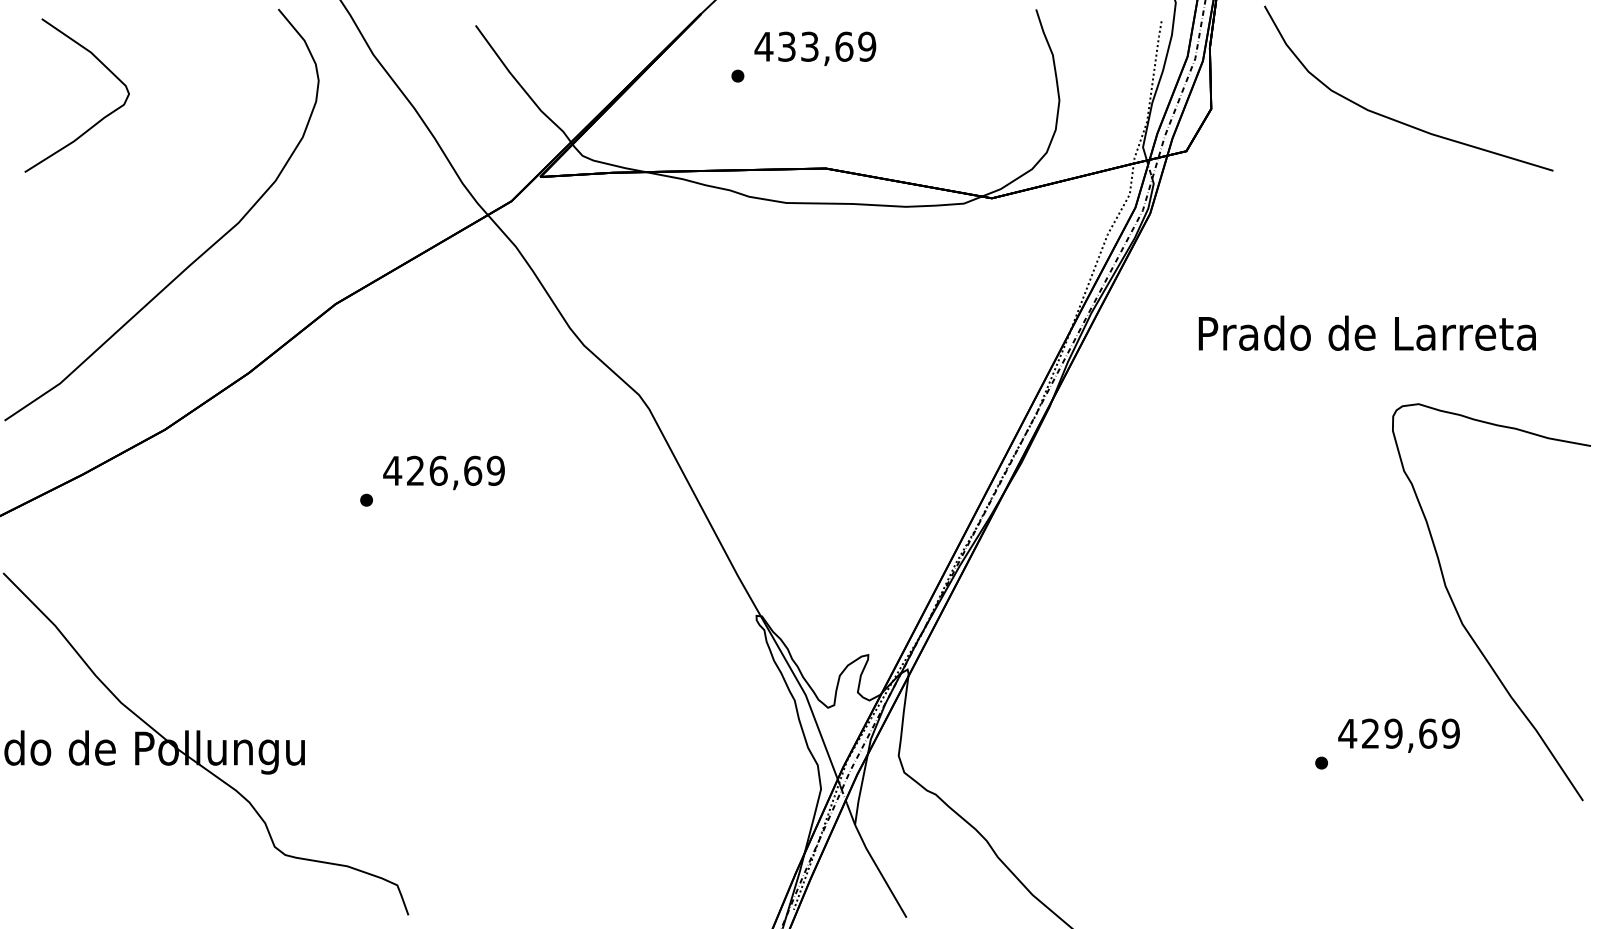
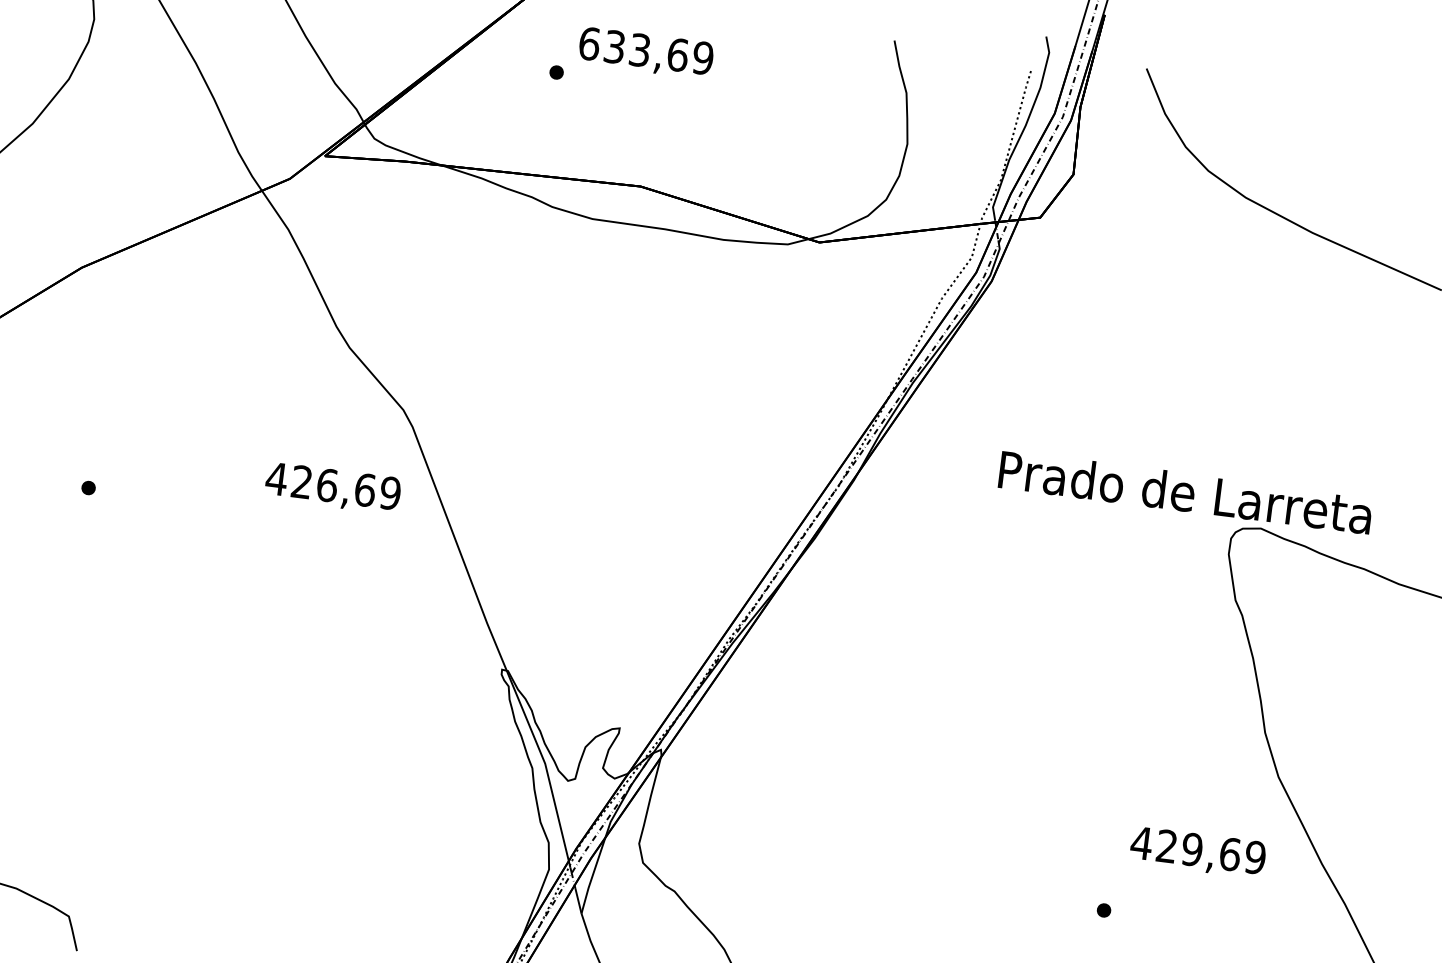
text: (763, 46) -> (588, 43), 433,69 -> 633,69
text: (1366, 332) -> (1184, 491), moved
text: (443, 472) -> (332, 487), moved
text: (1398, 735) -> (1197, 852), moved

